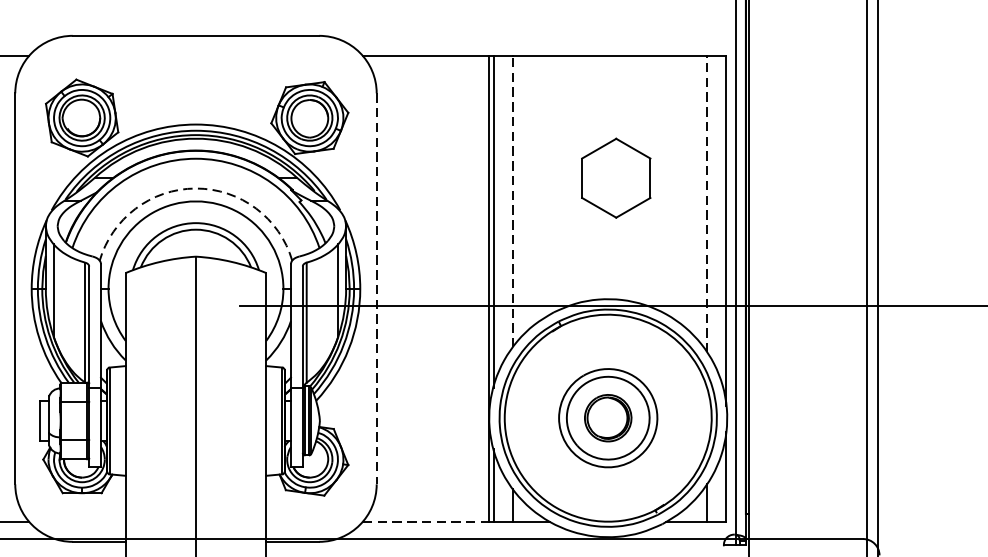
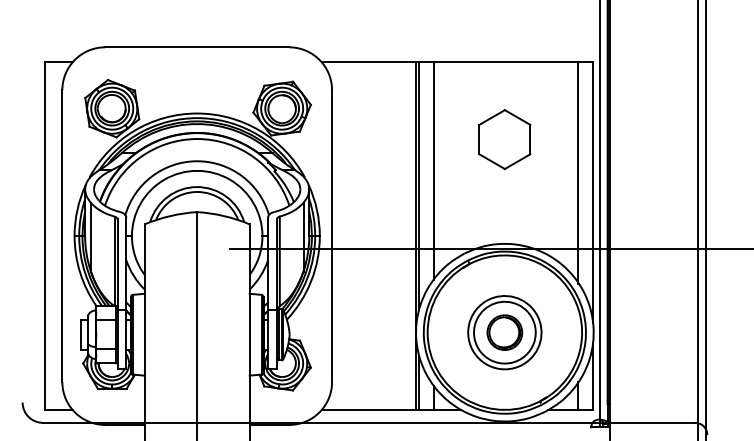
part: (615, 178) -> (504, 139), moved
arc: (196, 188) -> (197, 161), dashed -> solid
line: (512, 202) -> (433, 171), dashed -> solid
line: (706, 203) -> (578, 172), dashed -> solid
line: (377, 289) -> (332, 236), dashed -> solid
line: (426, 521) -> (369, 409), dashed -> solid

